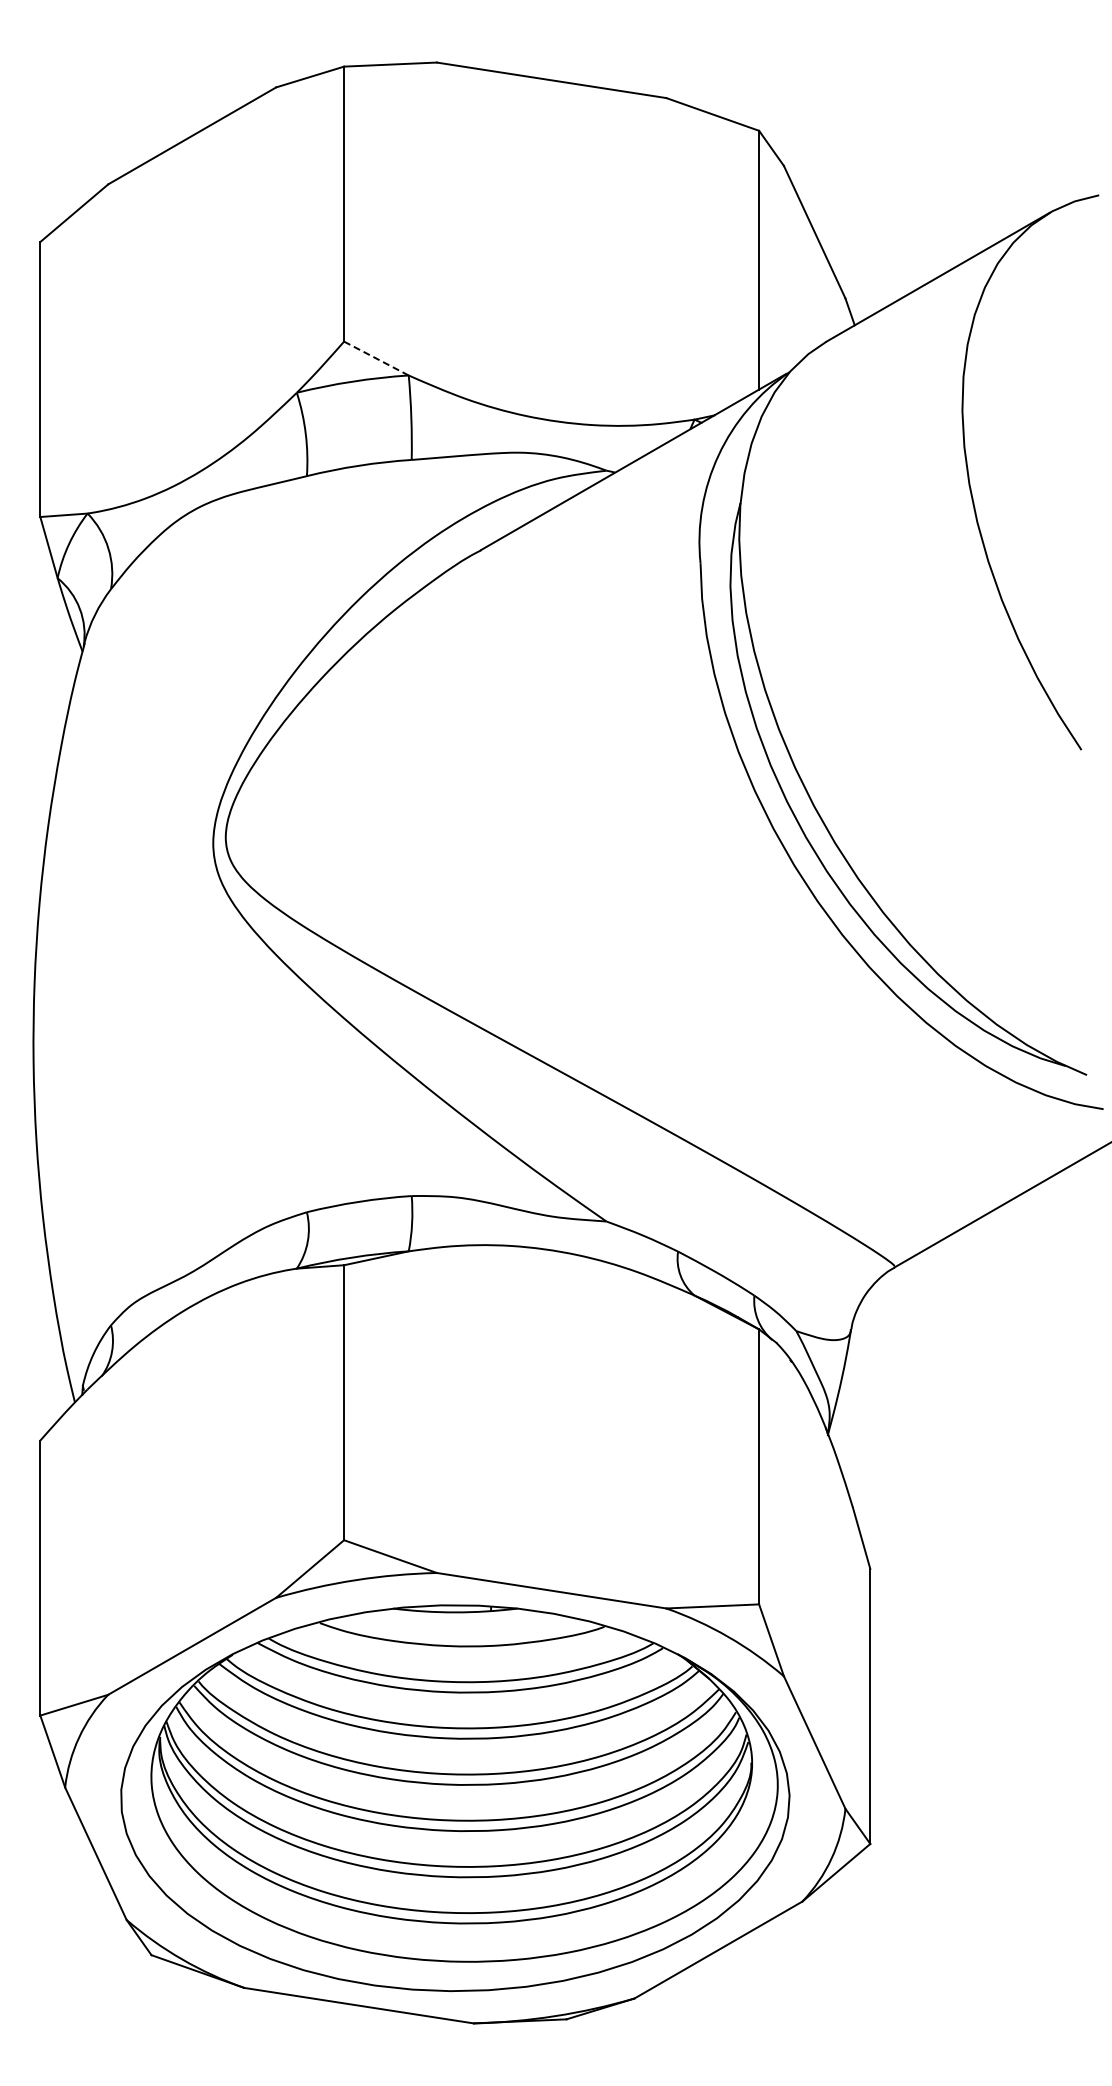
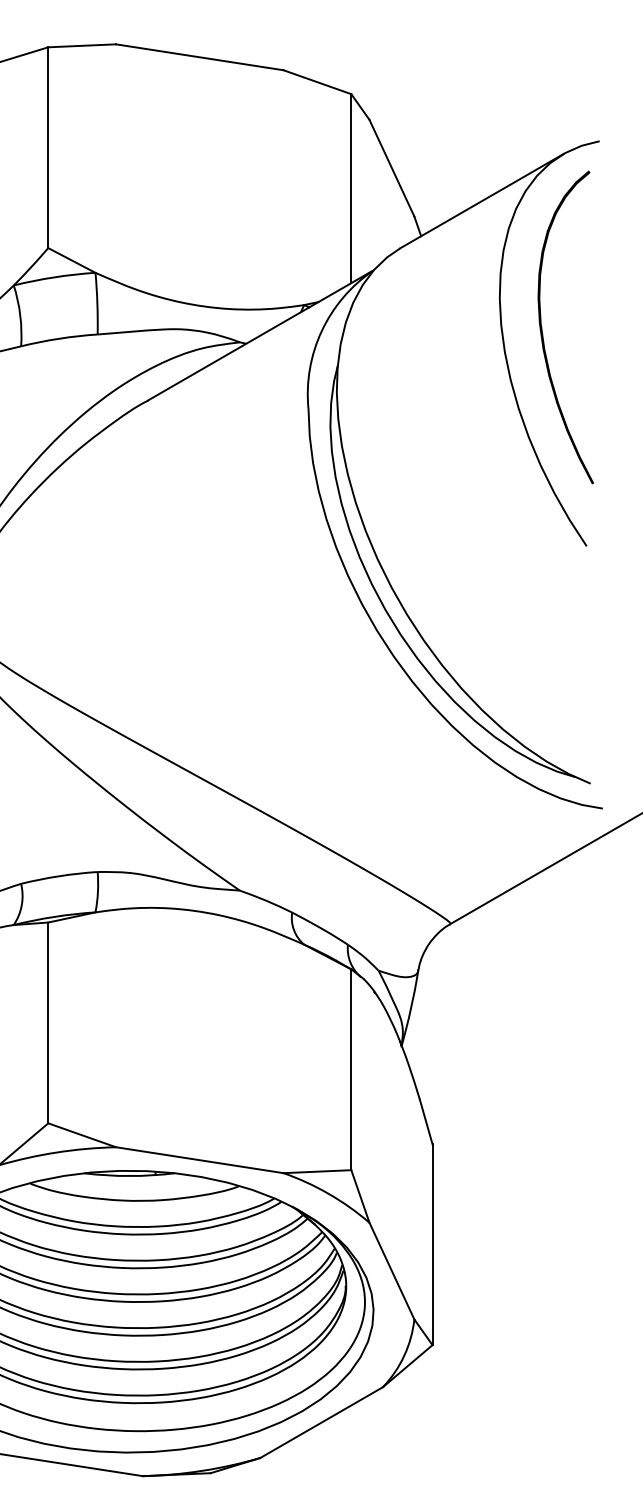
line: (376, 358) -> (71, 260), dashed -> solid
part: (1020, 450) -> (542, 327), added

